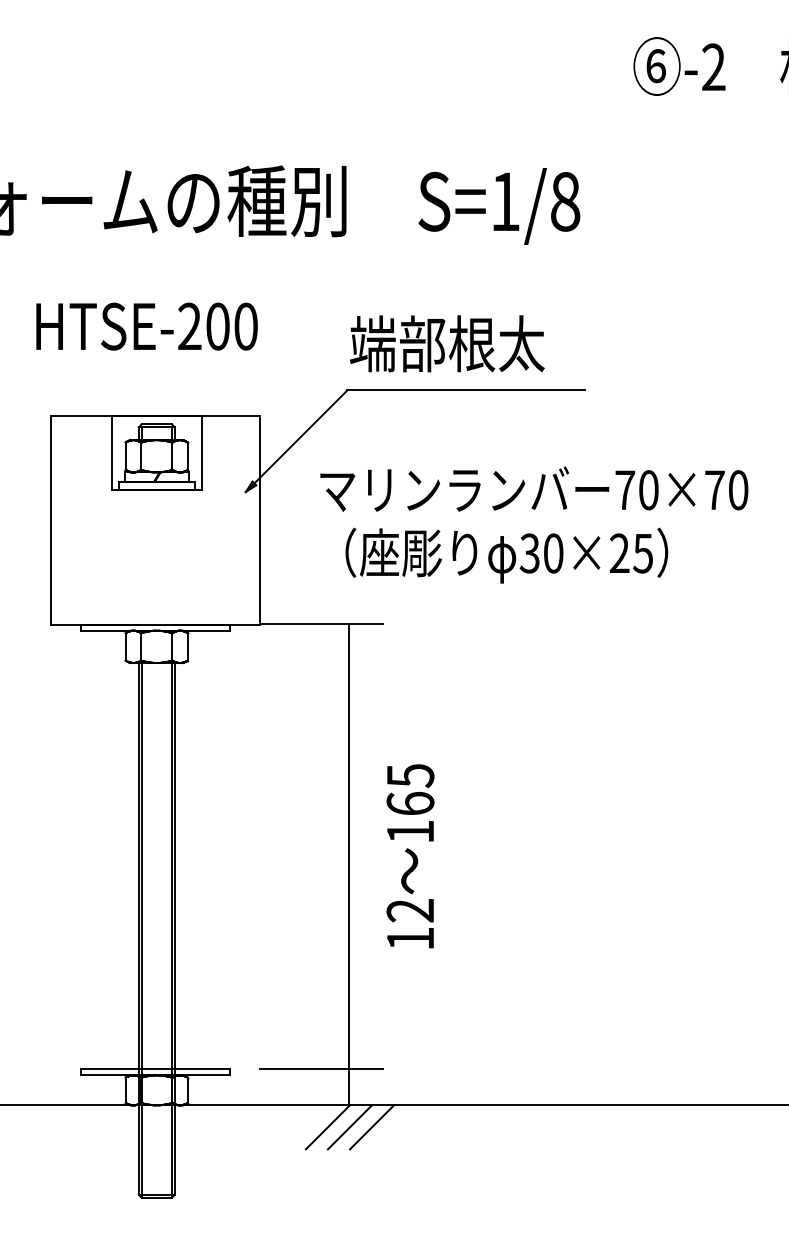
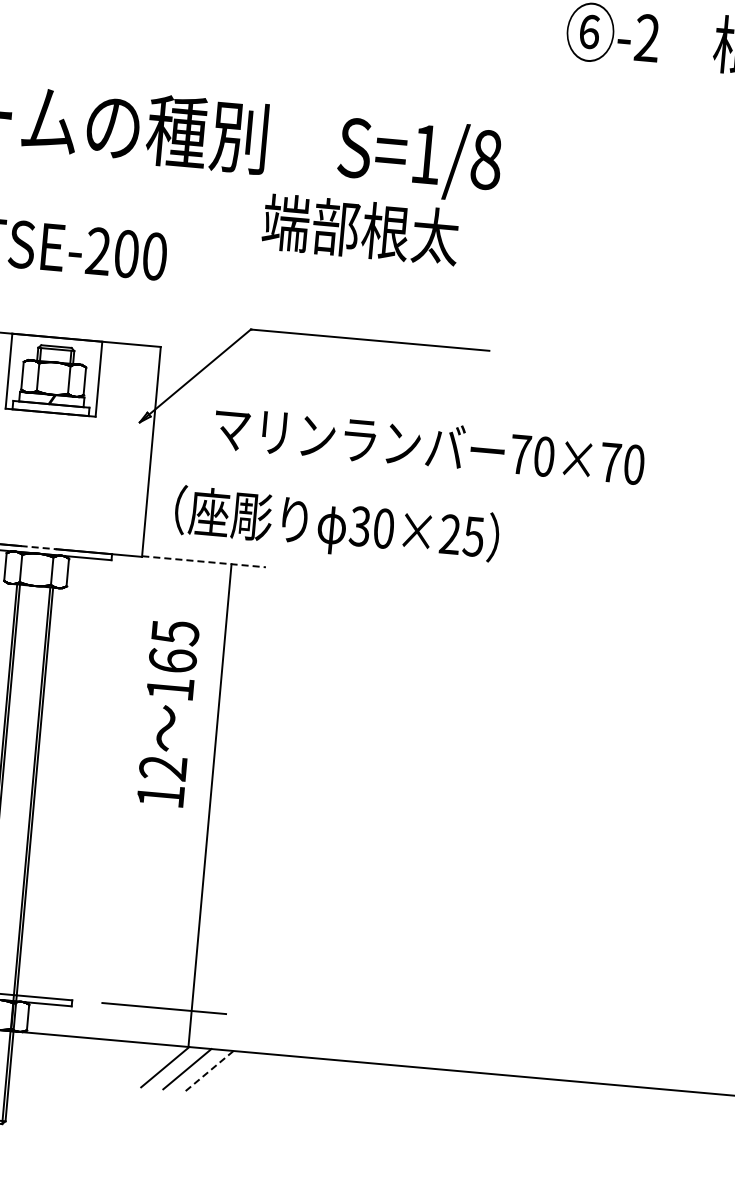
text: (447, 343) -> (360, 229), moved
text: (506, 555) -> (336, 526), moved
line: (156, 624) -> (38, 547), solid -> dashed
line: (321, 624) -> (203, 562), solid -> dashed
text: (410, 856) -> (168, 713), moved
line: (371, 1127) -> (208, 1071), solid -> dashed

